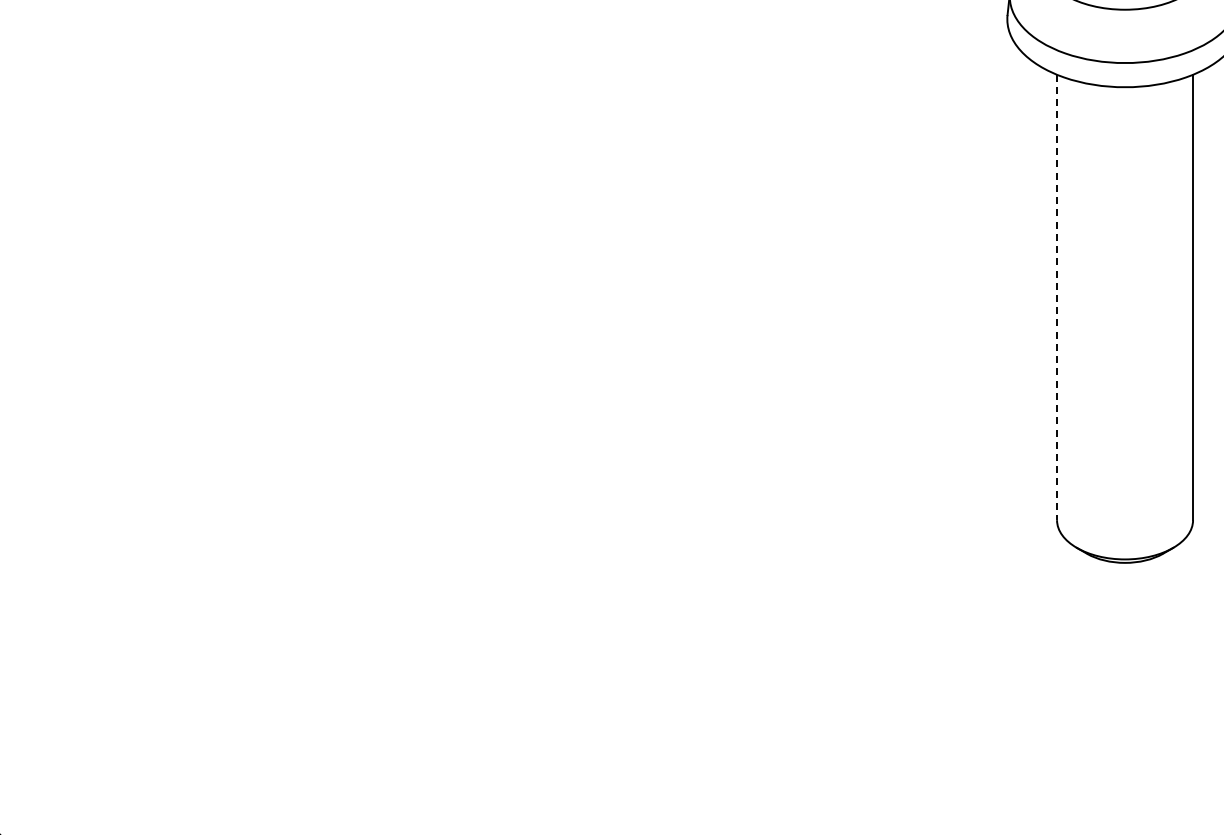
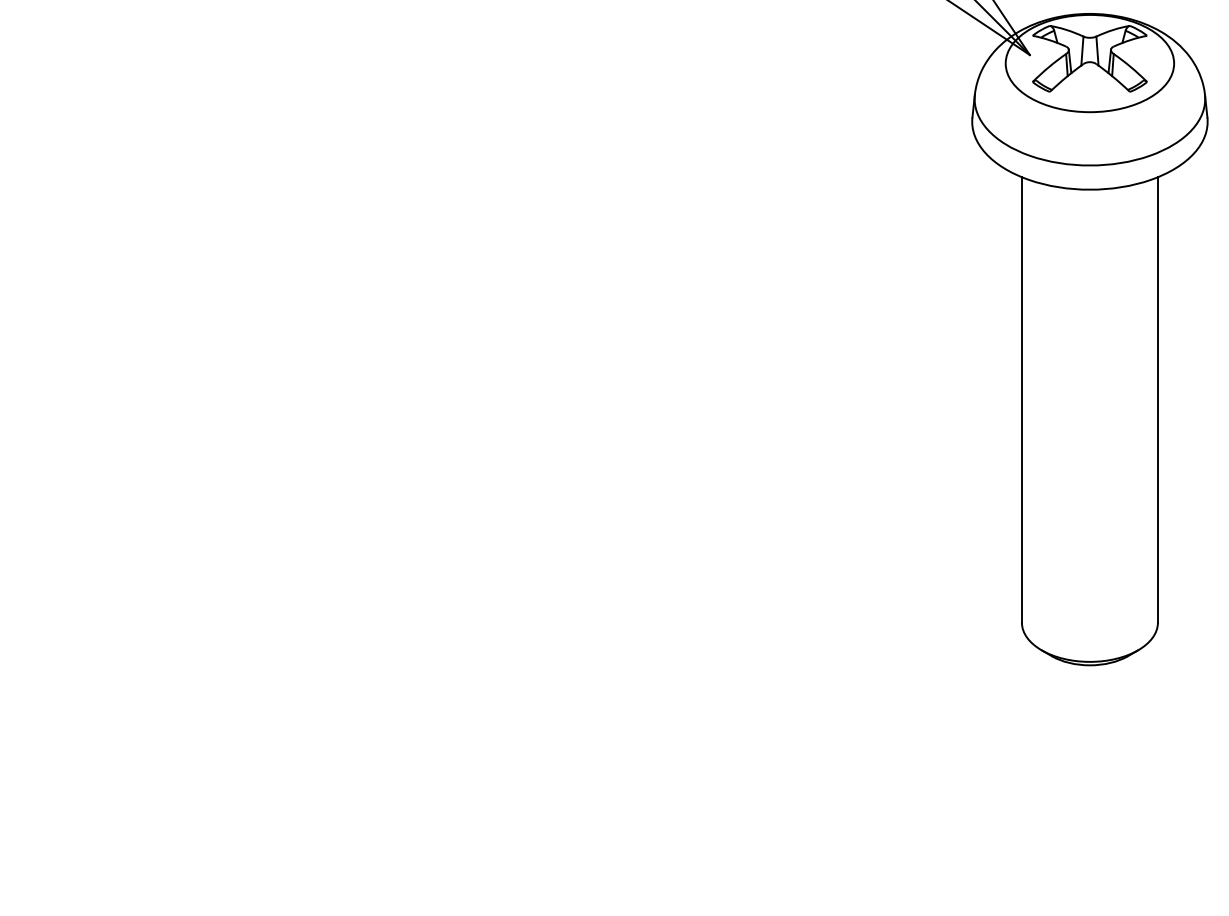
line: (1056, 297) -> (1021, 399), dashed -> solid

